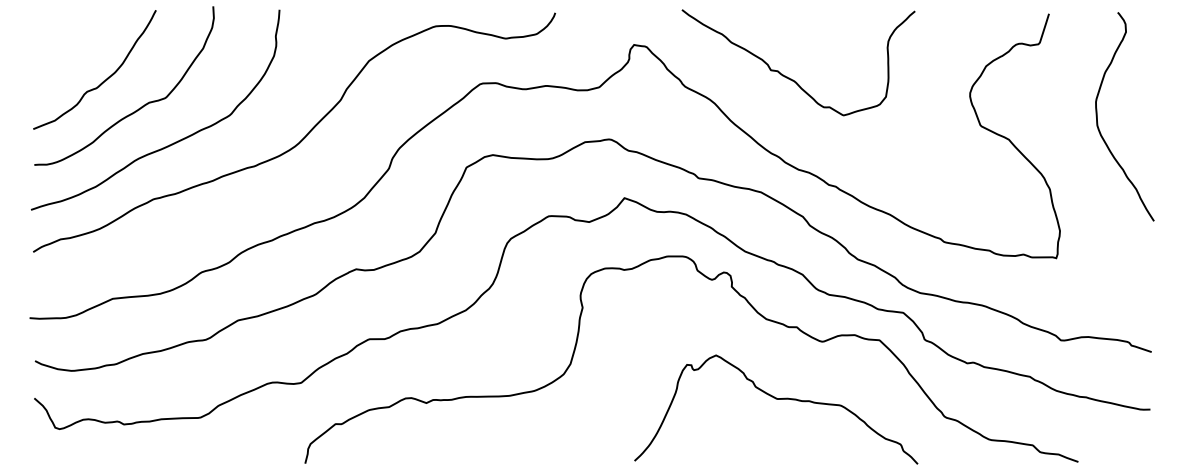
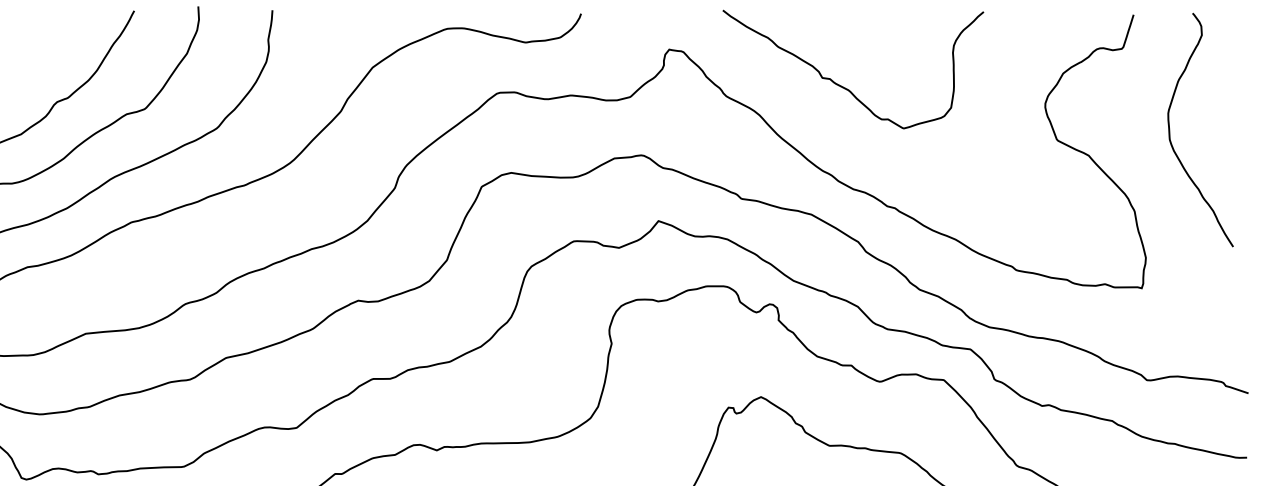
curve: (1098, 123) -> (1171, 137), moved

